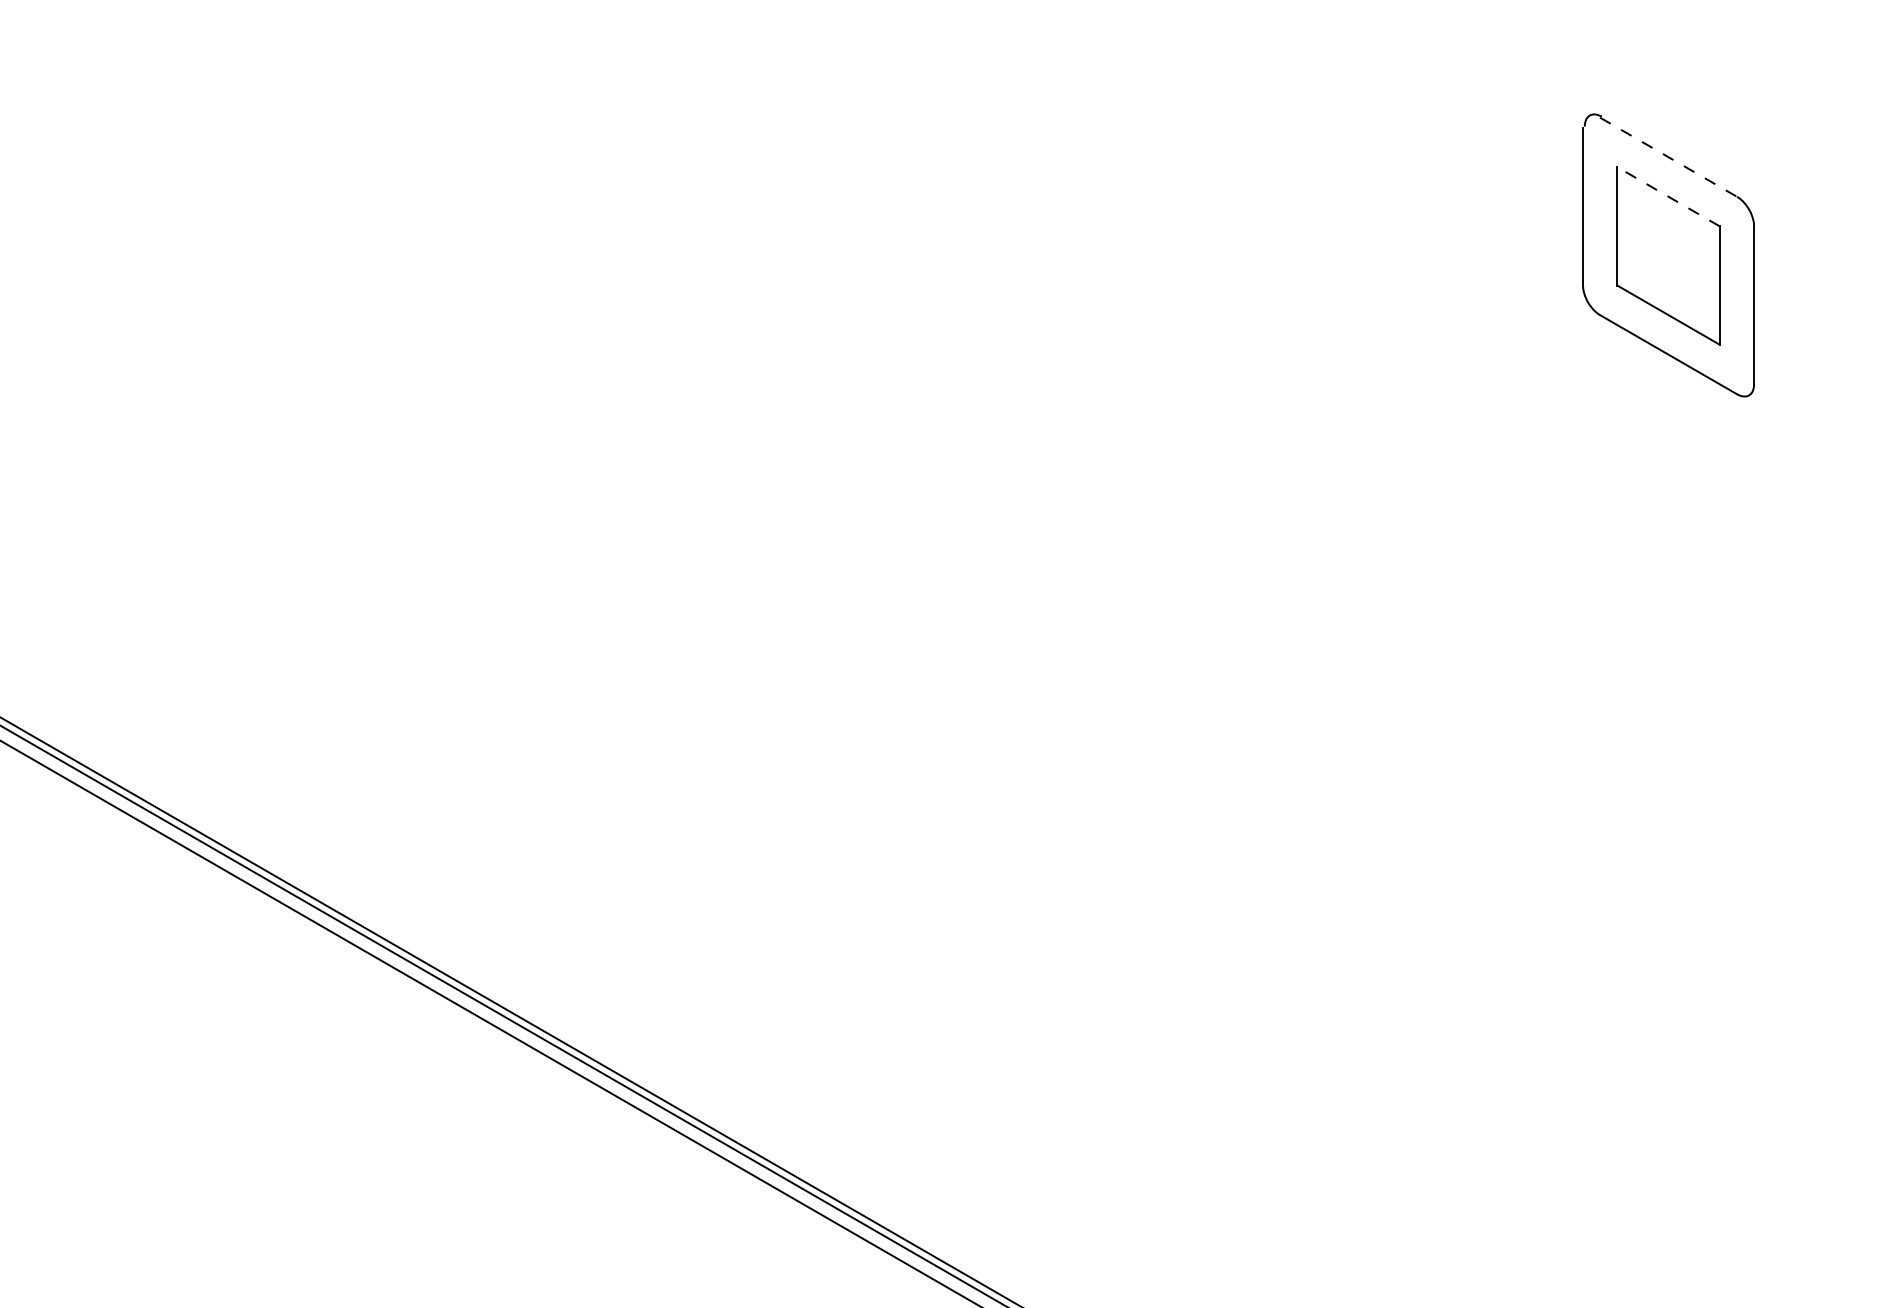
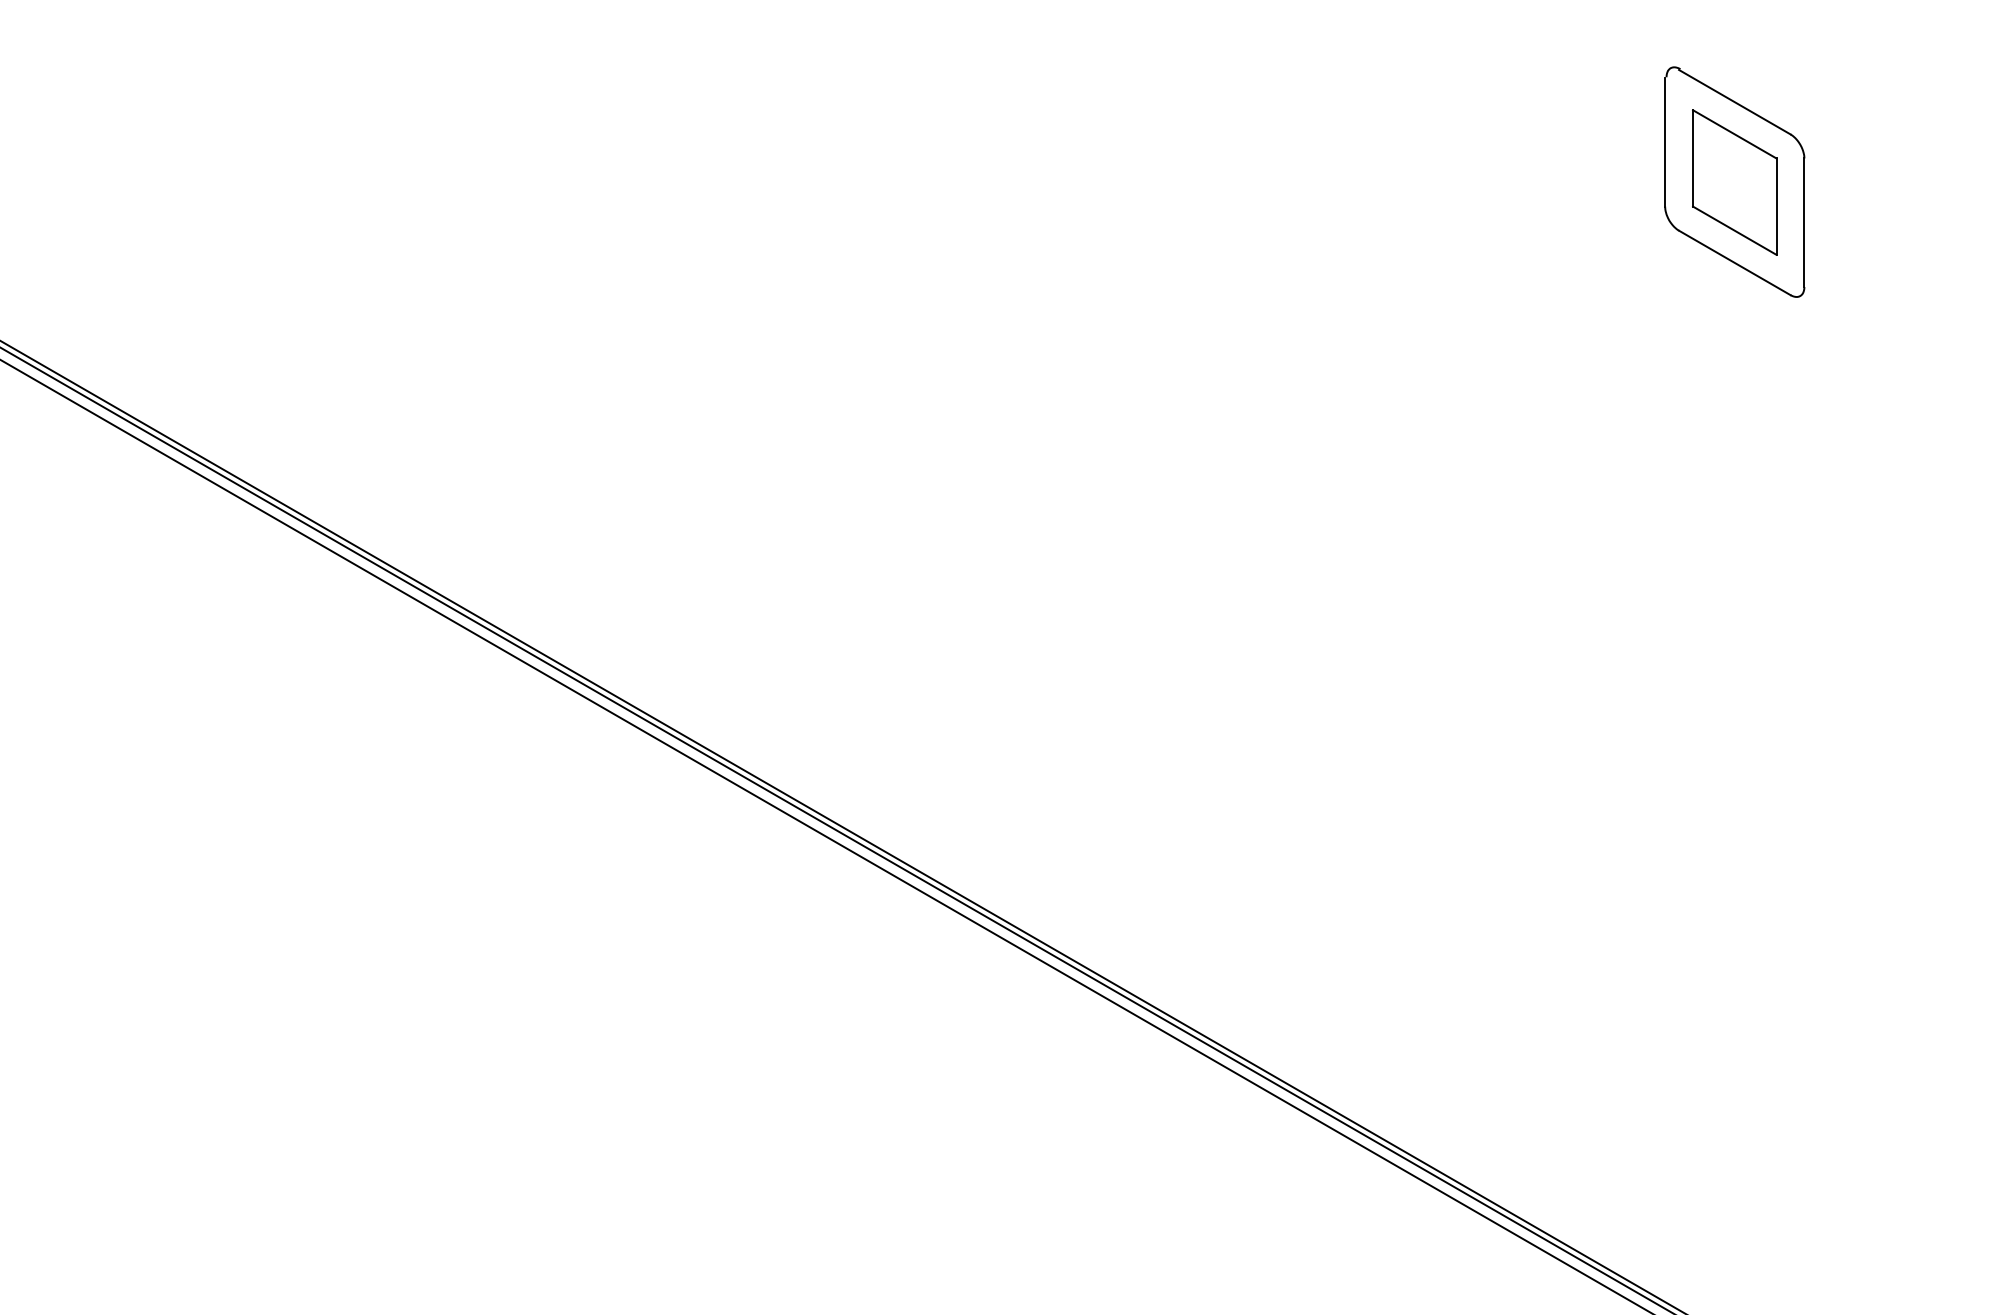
line: (1669, 157) -> (1735, 102), dashed -> solid
line: (1668, 196) -> (1734, 134), dashed -> solid

